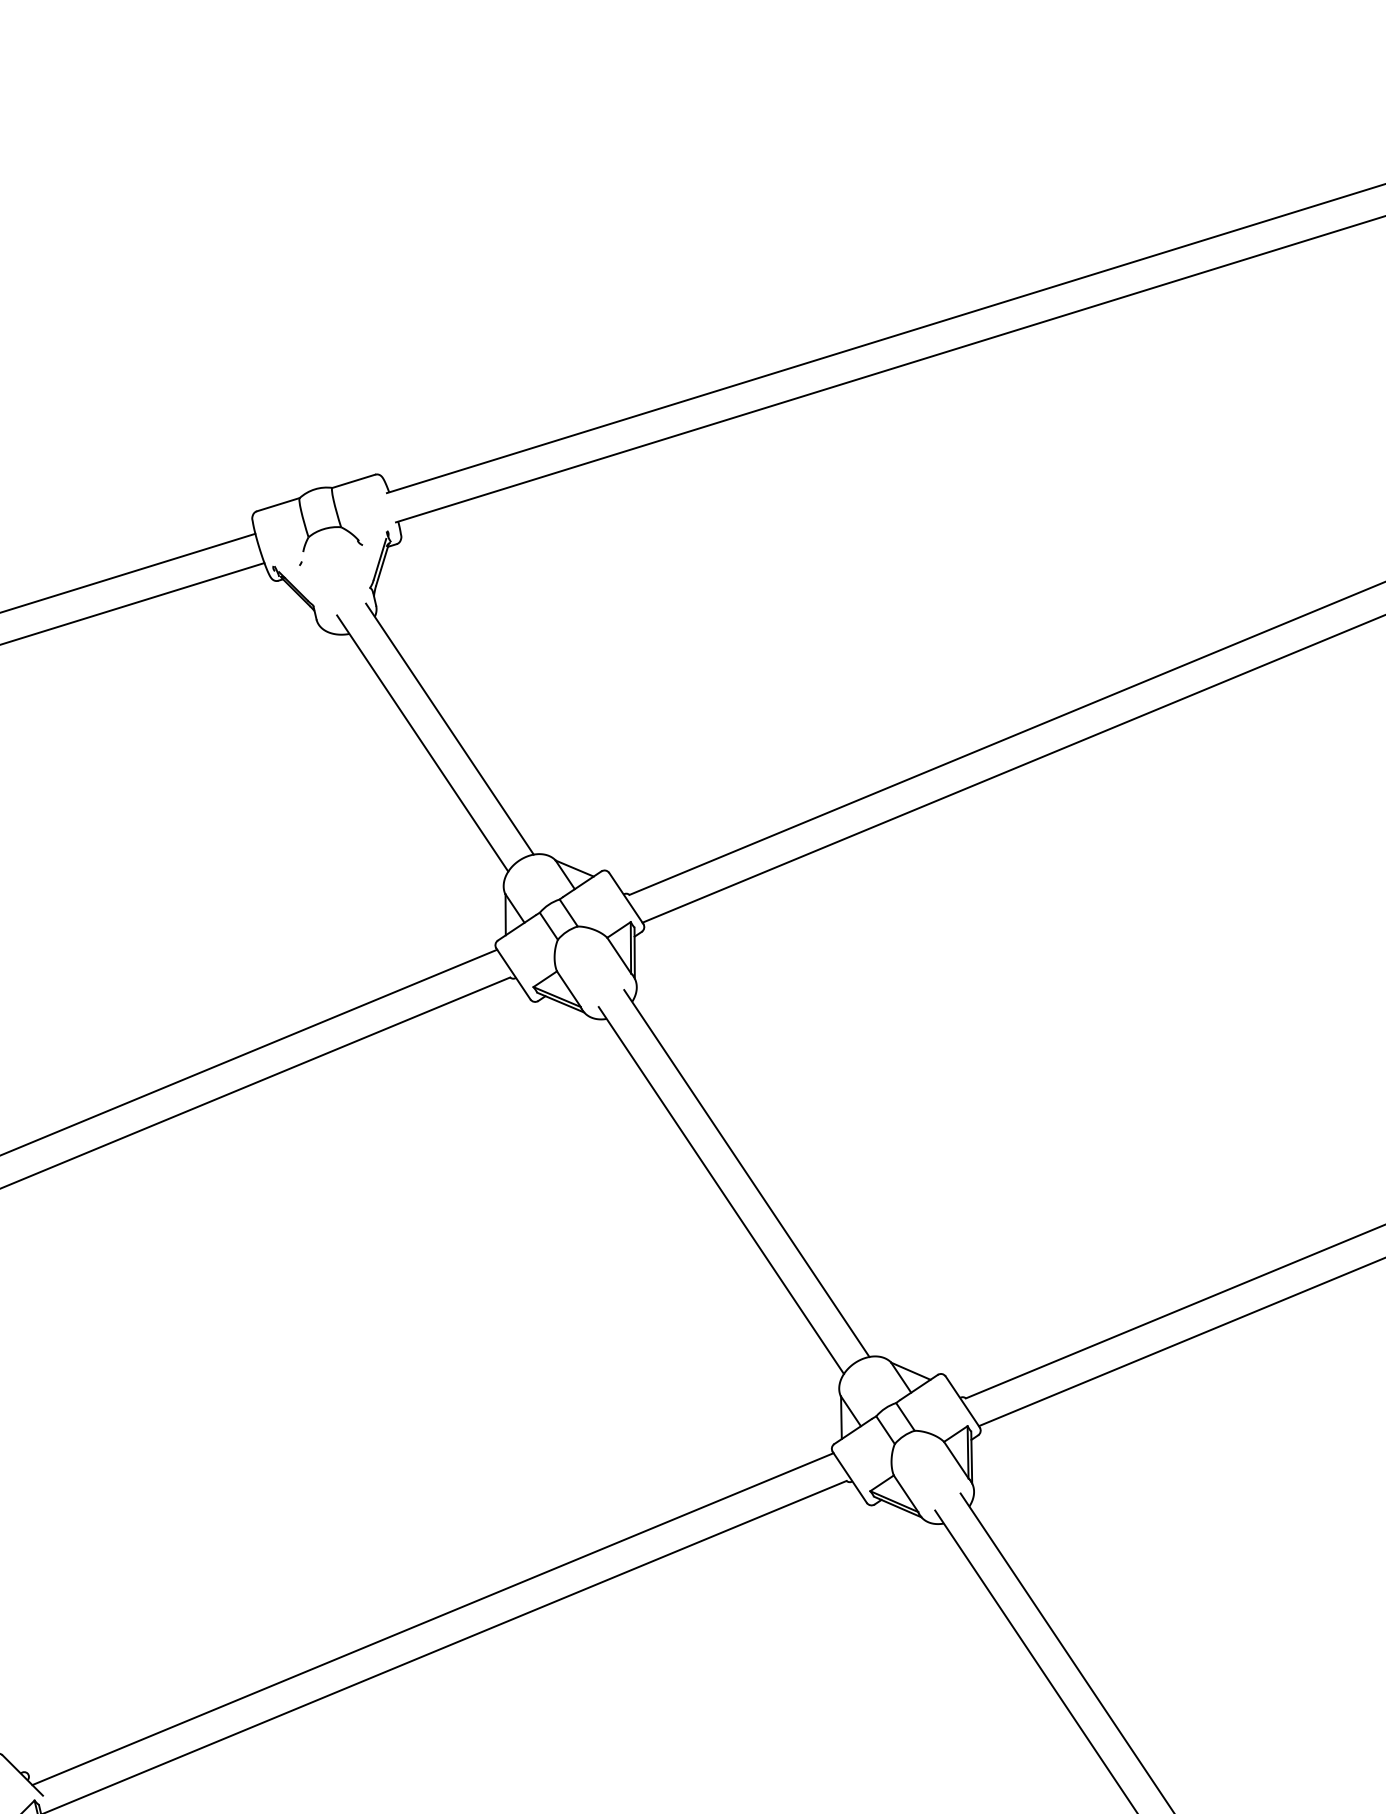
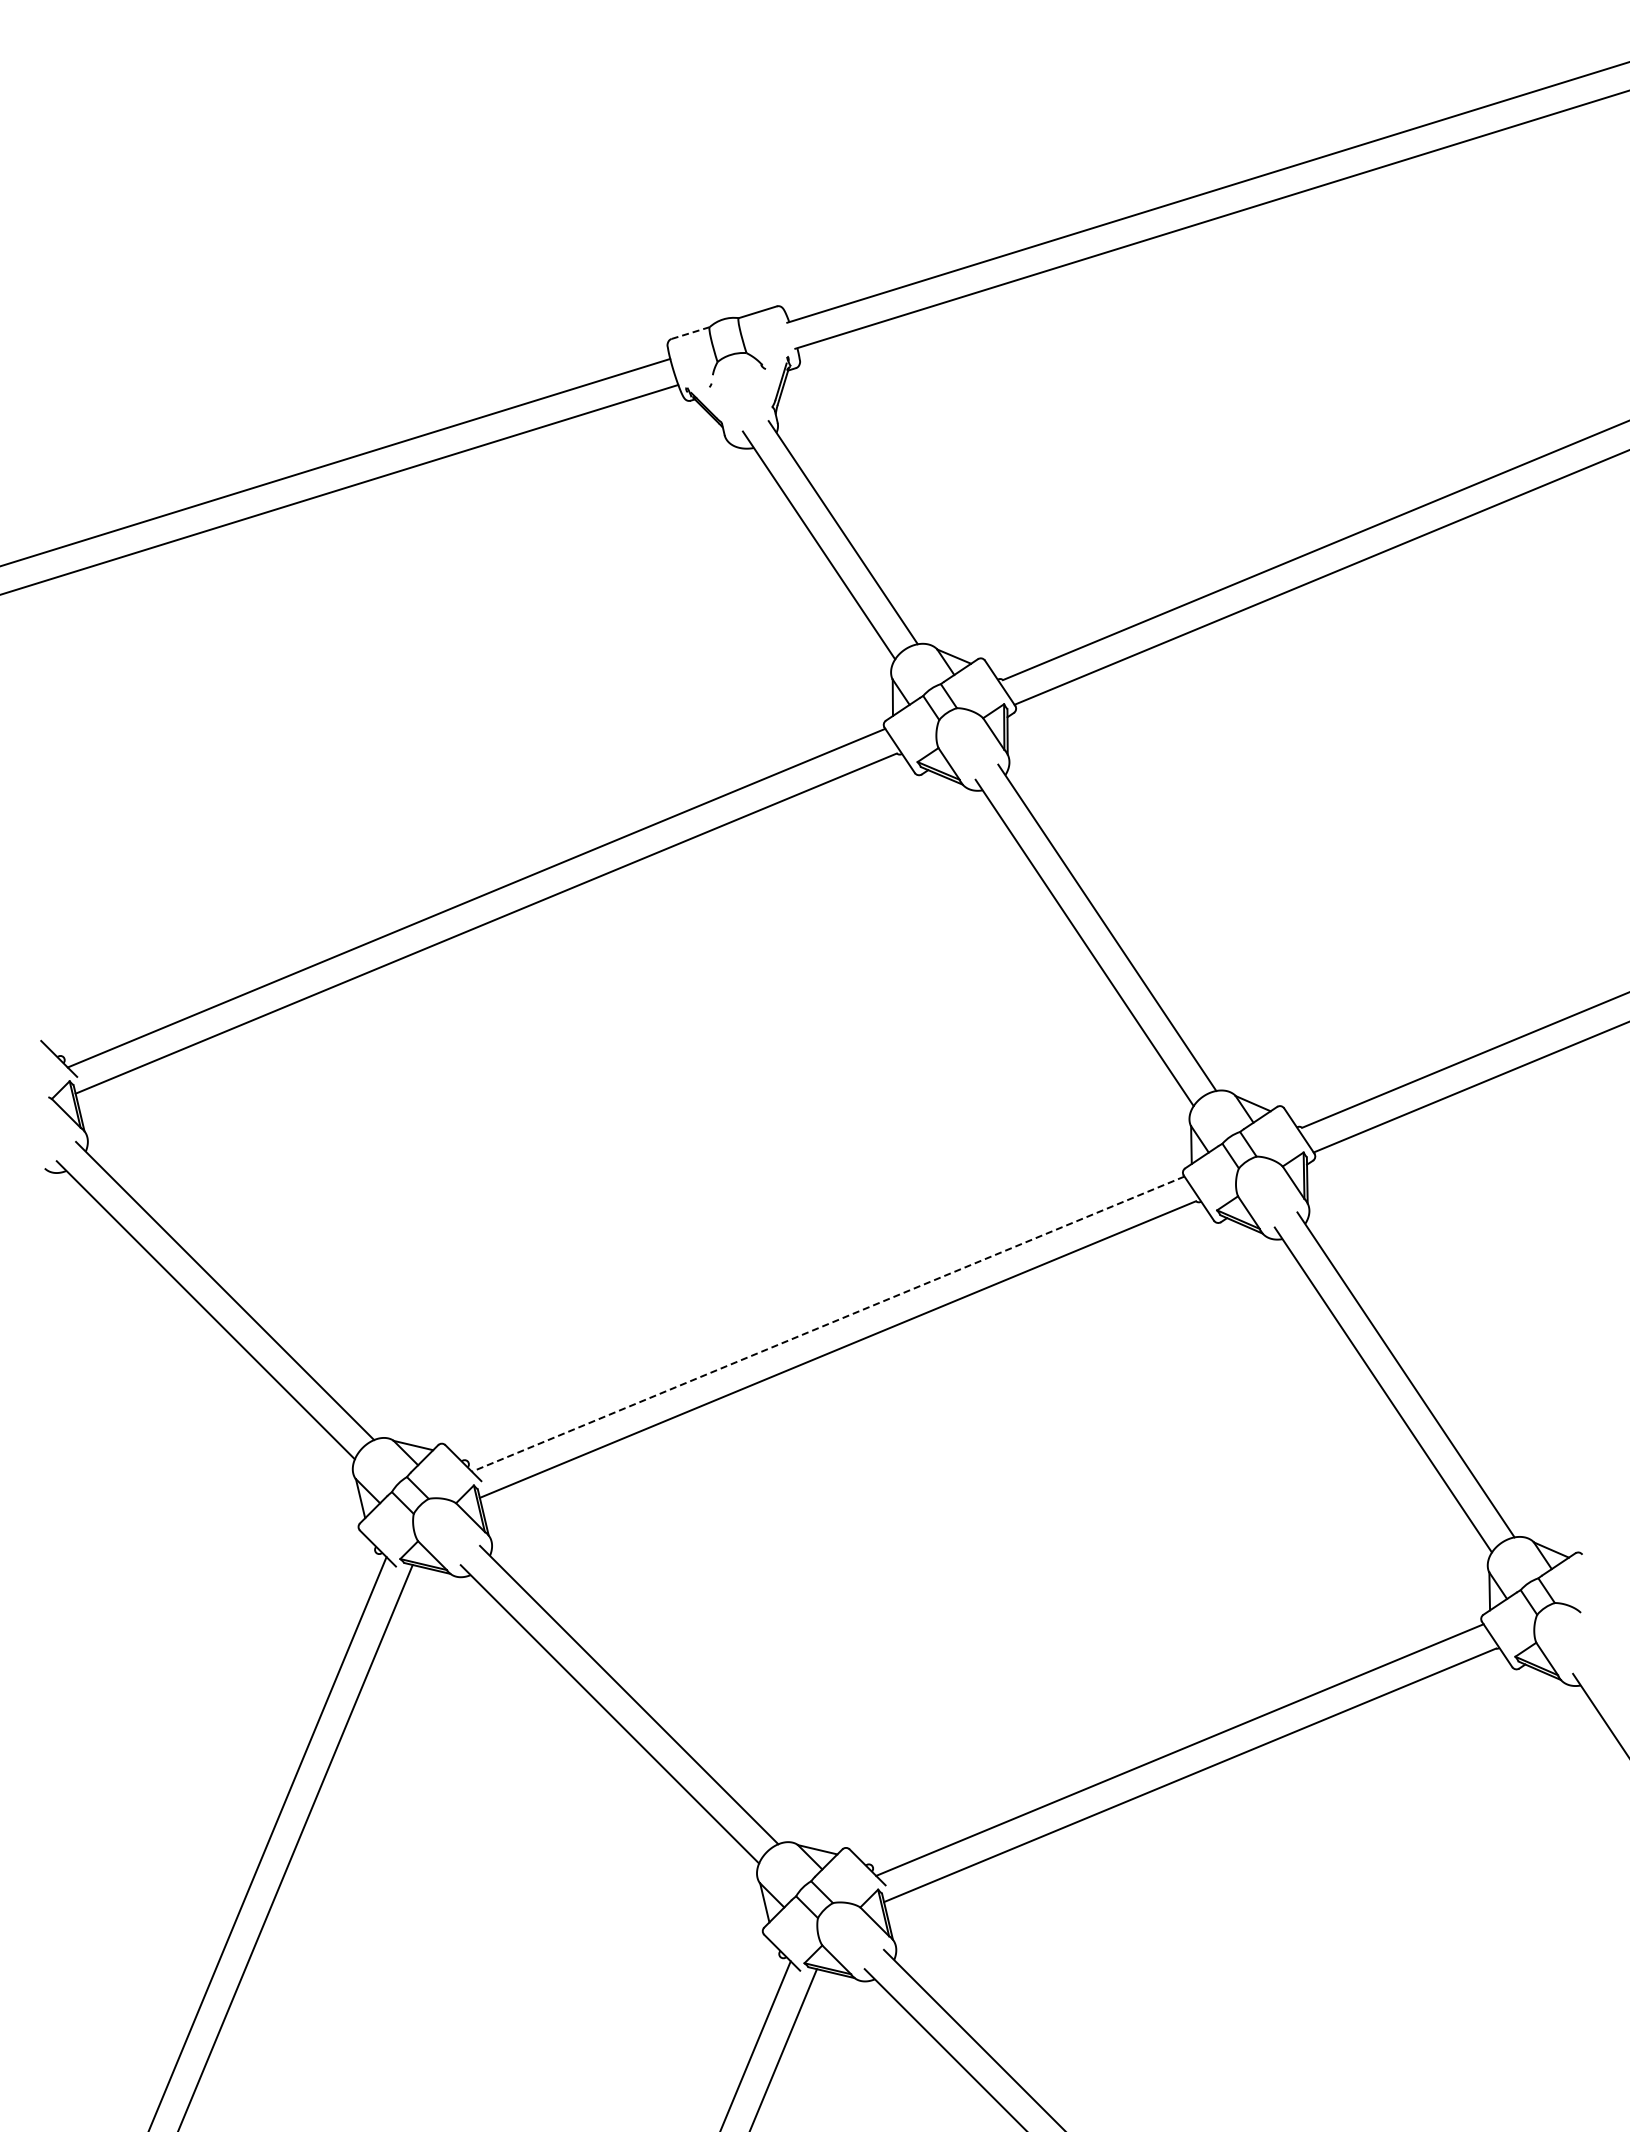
line: (278, 505) -> (690, 333), solid -> dashed
line: (433, 1619) -> (828, 1324), solid -> dashed

